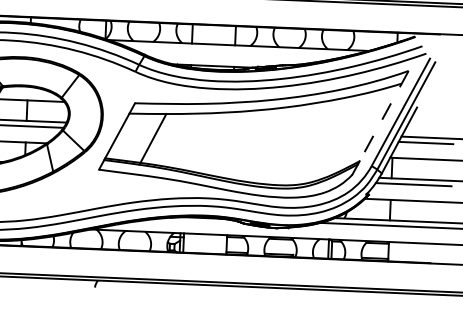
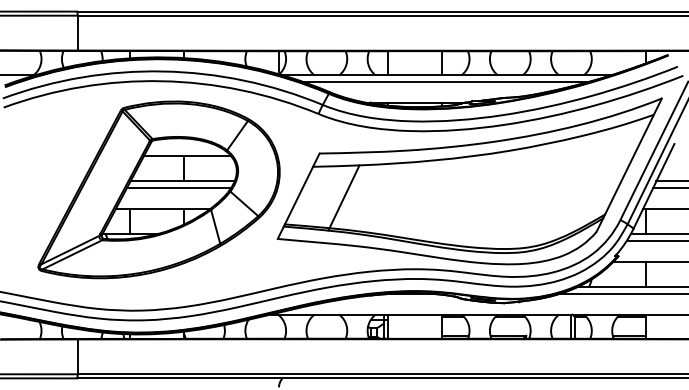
line: (237, 51) -> (445, 82), added
line: (384, 116) -> (633, 156), dashed -> solid

